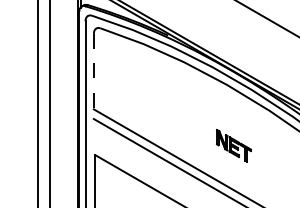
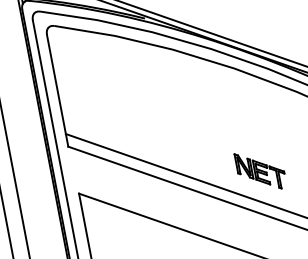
line: (93, 76) -> (57, 90), dashed -> solid
part: (233, 145) -> (260, 170), moved

